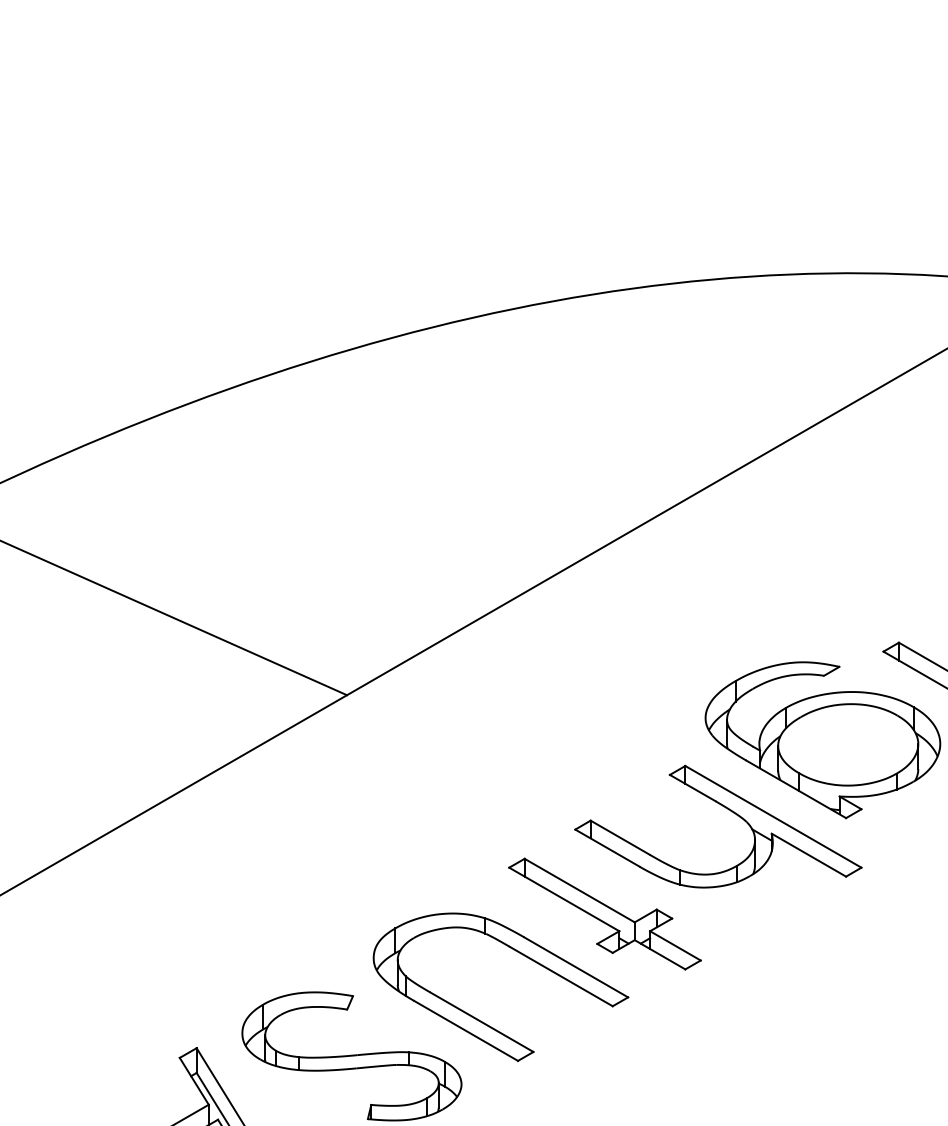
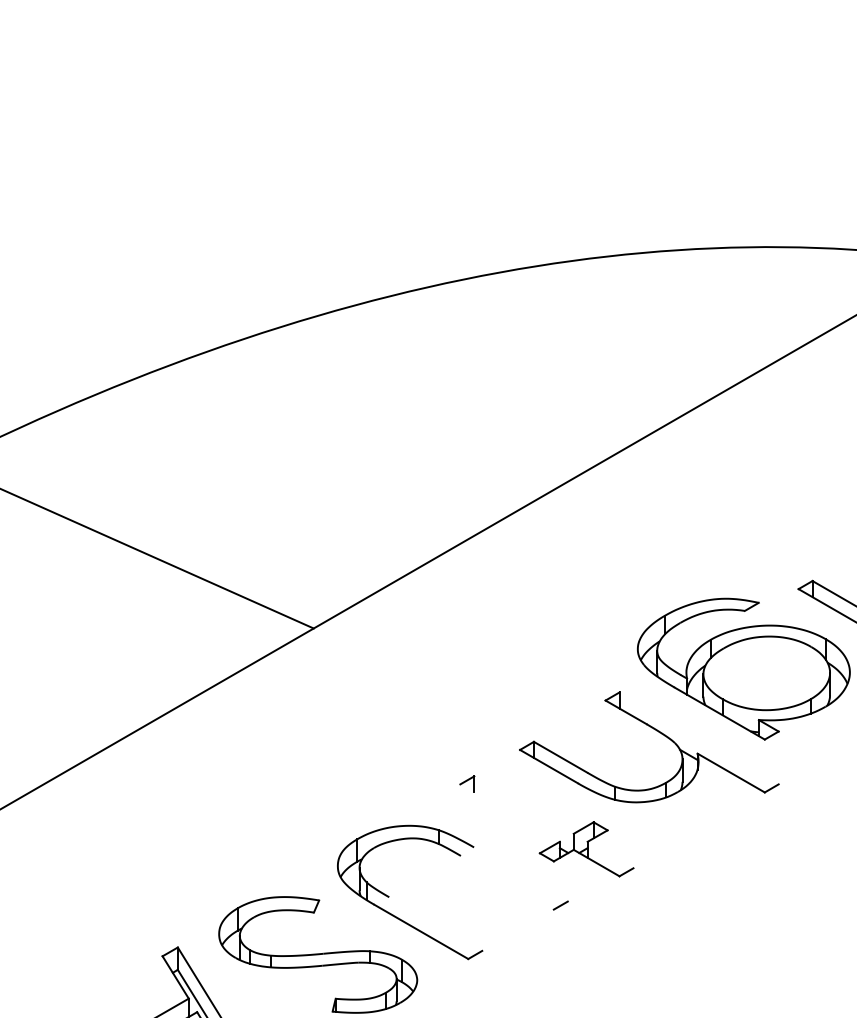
line: (773, 816) -> (699, 738), removed
line: (579, 890) -> (523, 804), removed
line: (564, 899) -> (510, 813), removed
line: (675, 945) -> (610, 854), removed
line: (576, 967) -> (521, 874), removed
line: (560, 976) -> (506, 882), removed
line: (481, 1021) -> (435, 923), removed

